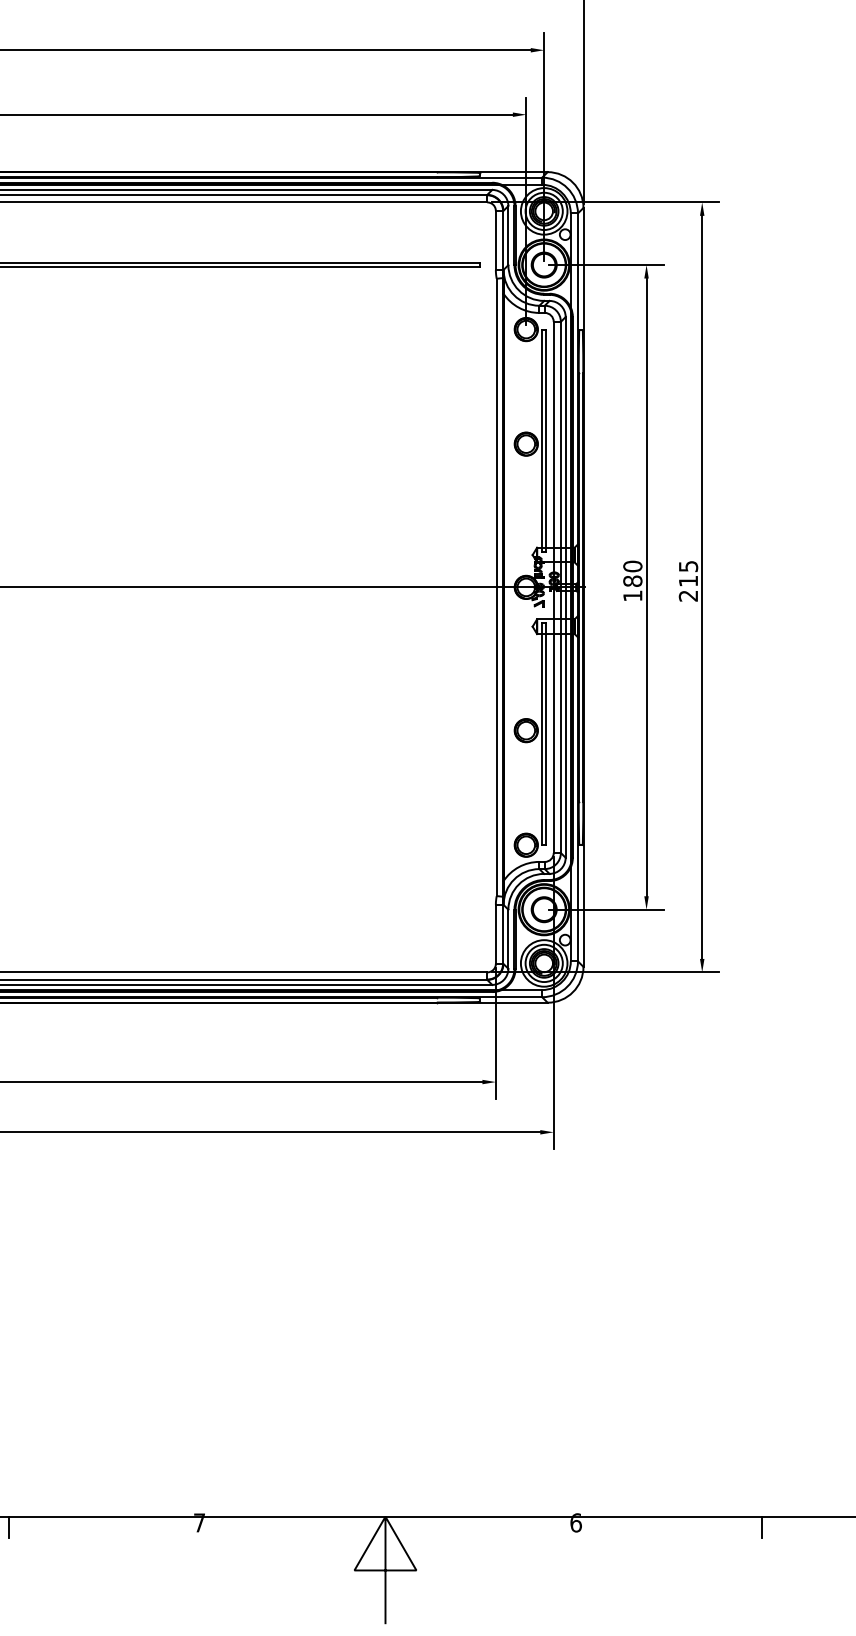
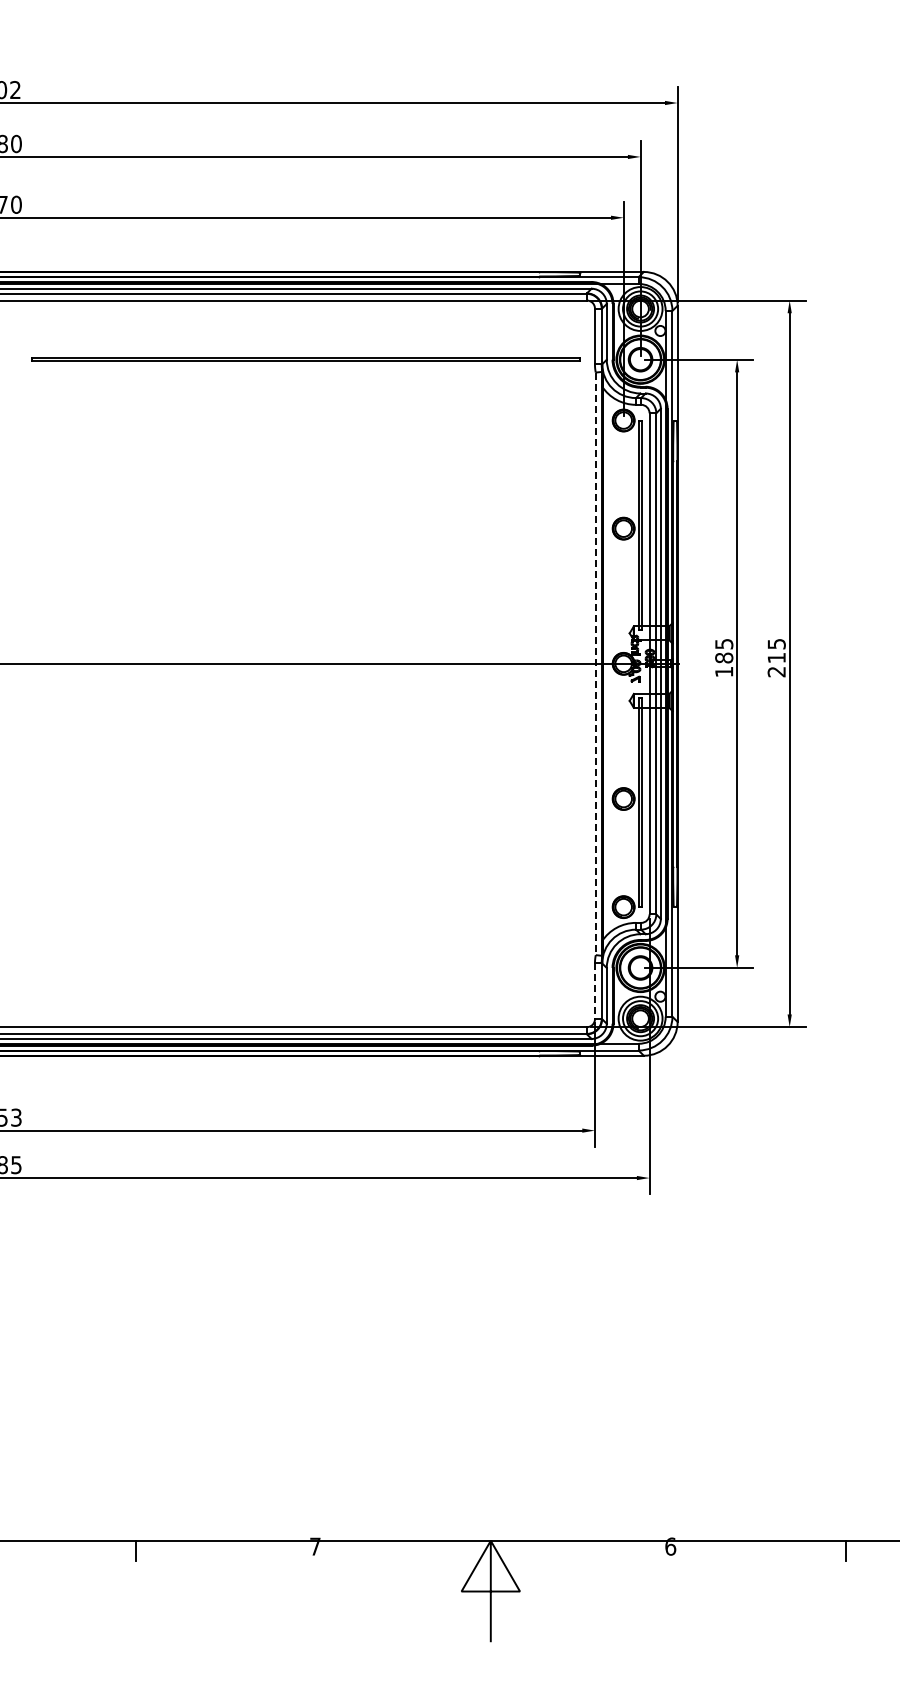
text: (633, 565) -> (724, 643), 180 -> 185
line: (496, 588) -> (595, 664), solid -> dashed
line: (495, 934) -> (594, 991), solid -> dashed

